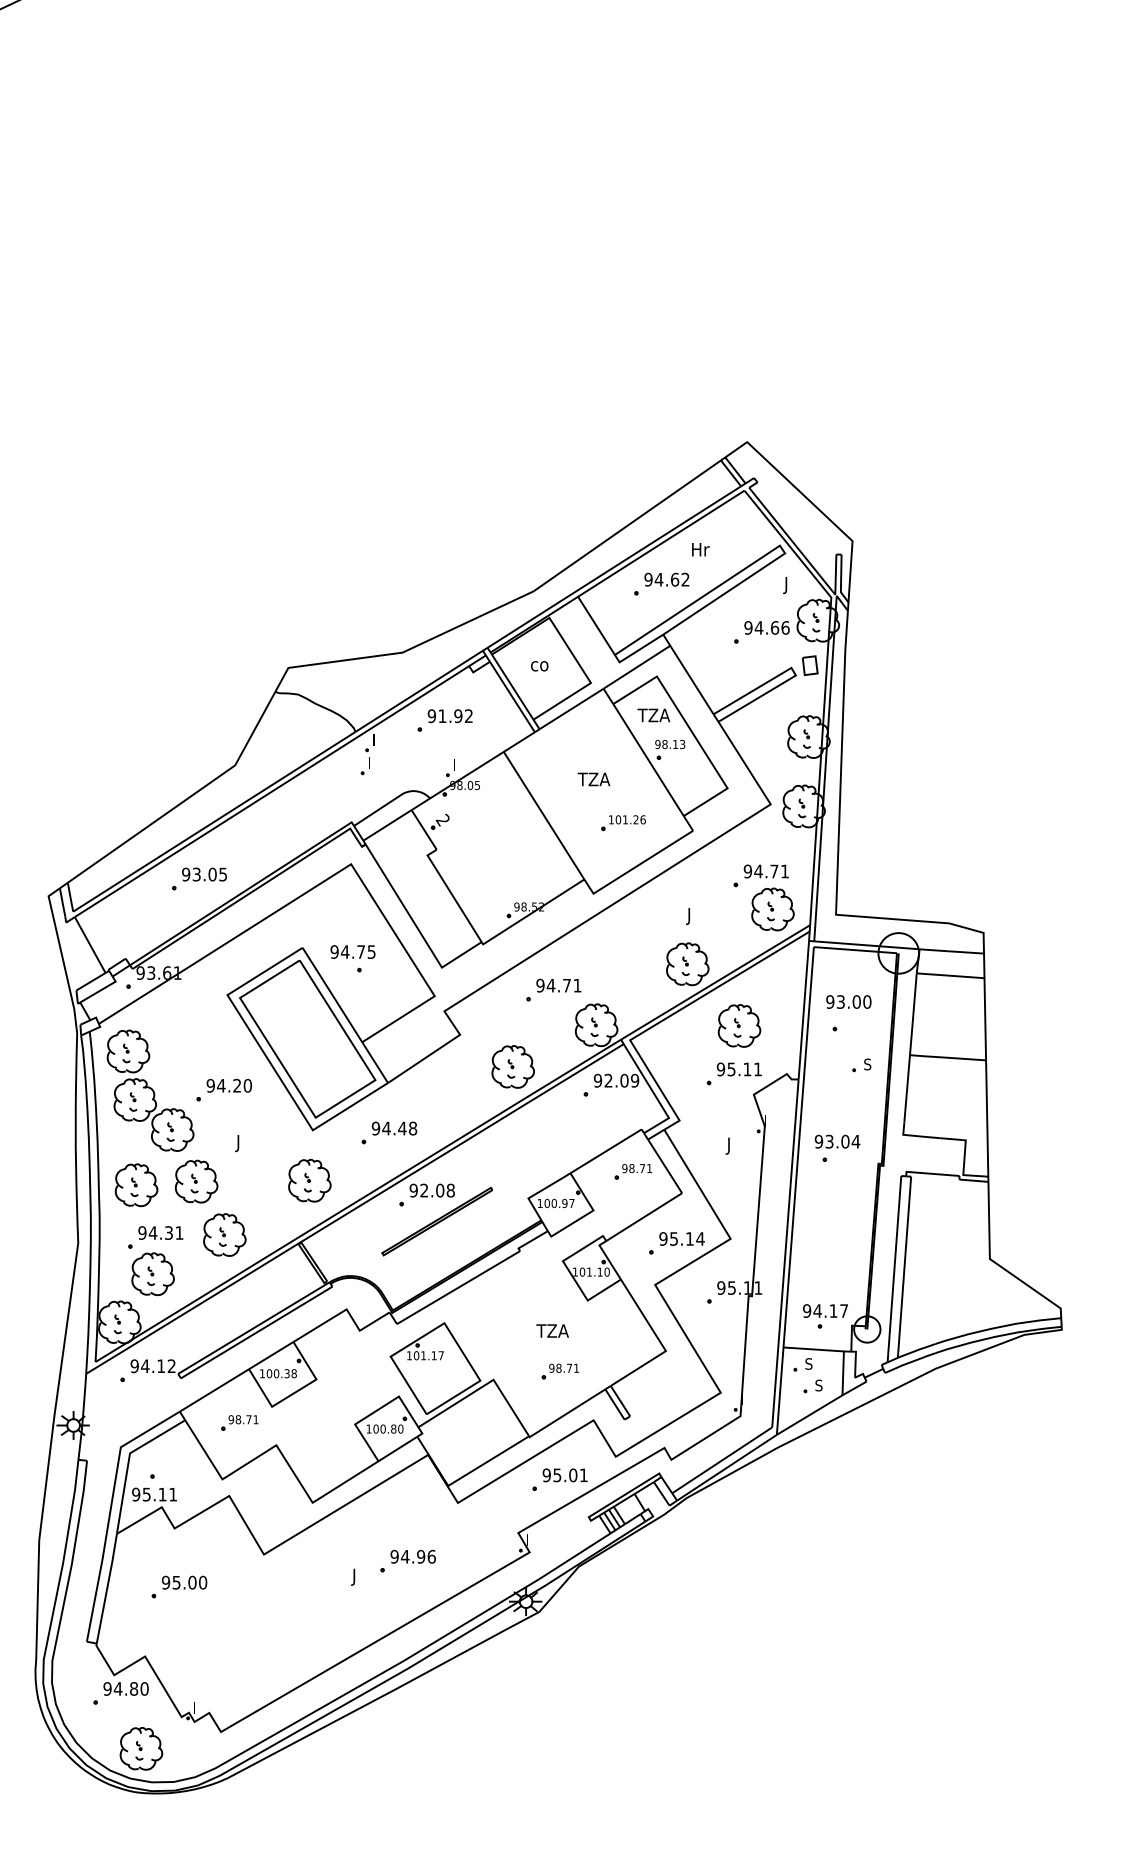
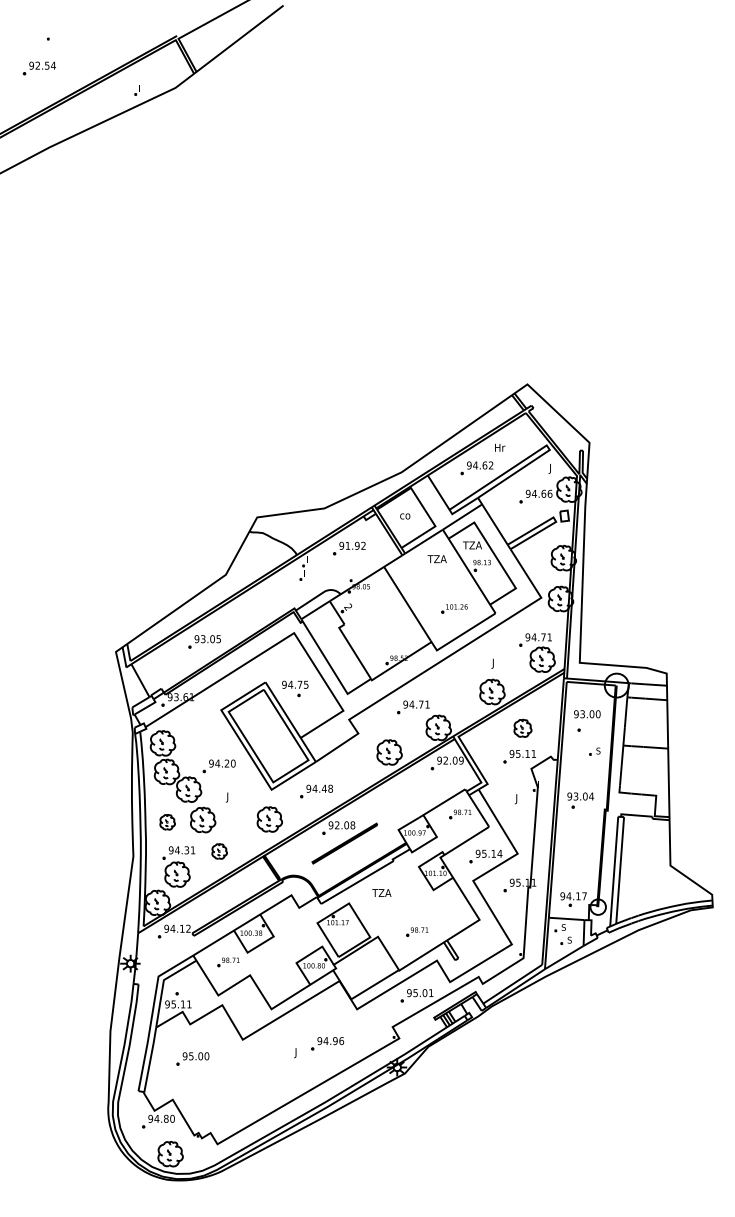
text: (592, 780) -> (436, 559), moved
part: (738, 1026) -> (522, 728), size x0.7
part: (136, 1185) -> (167, 822), size x0.6
part: (224, 1235) -> (219, 851), size x0.6
text: (552, 1330) -> (381, 892), moved

